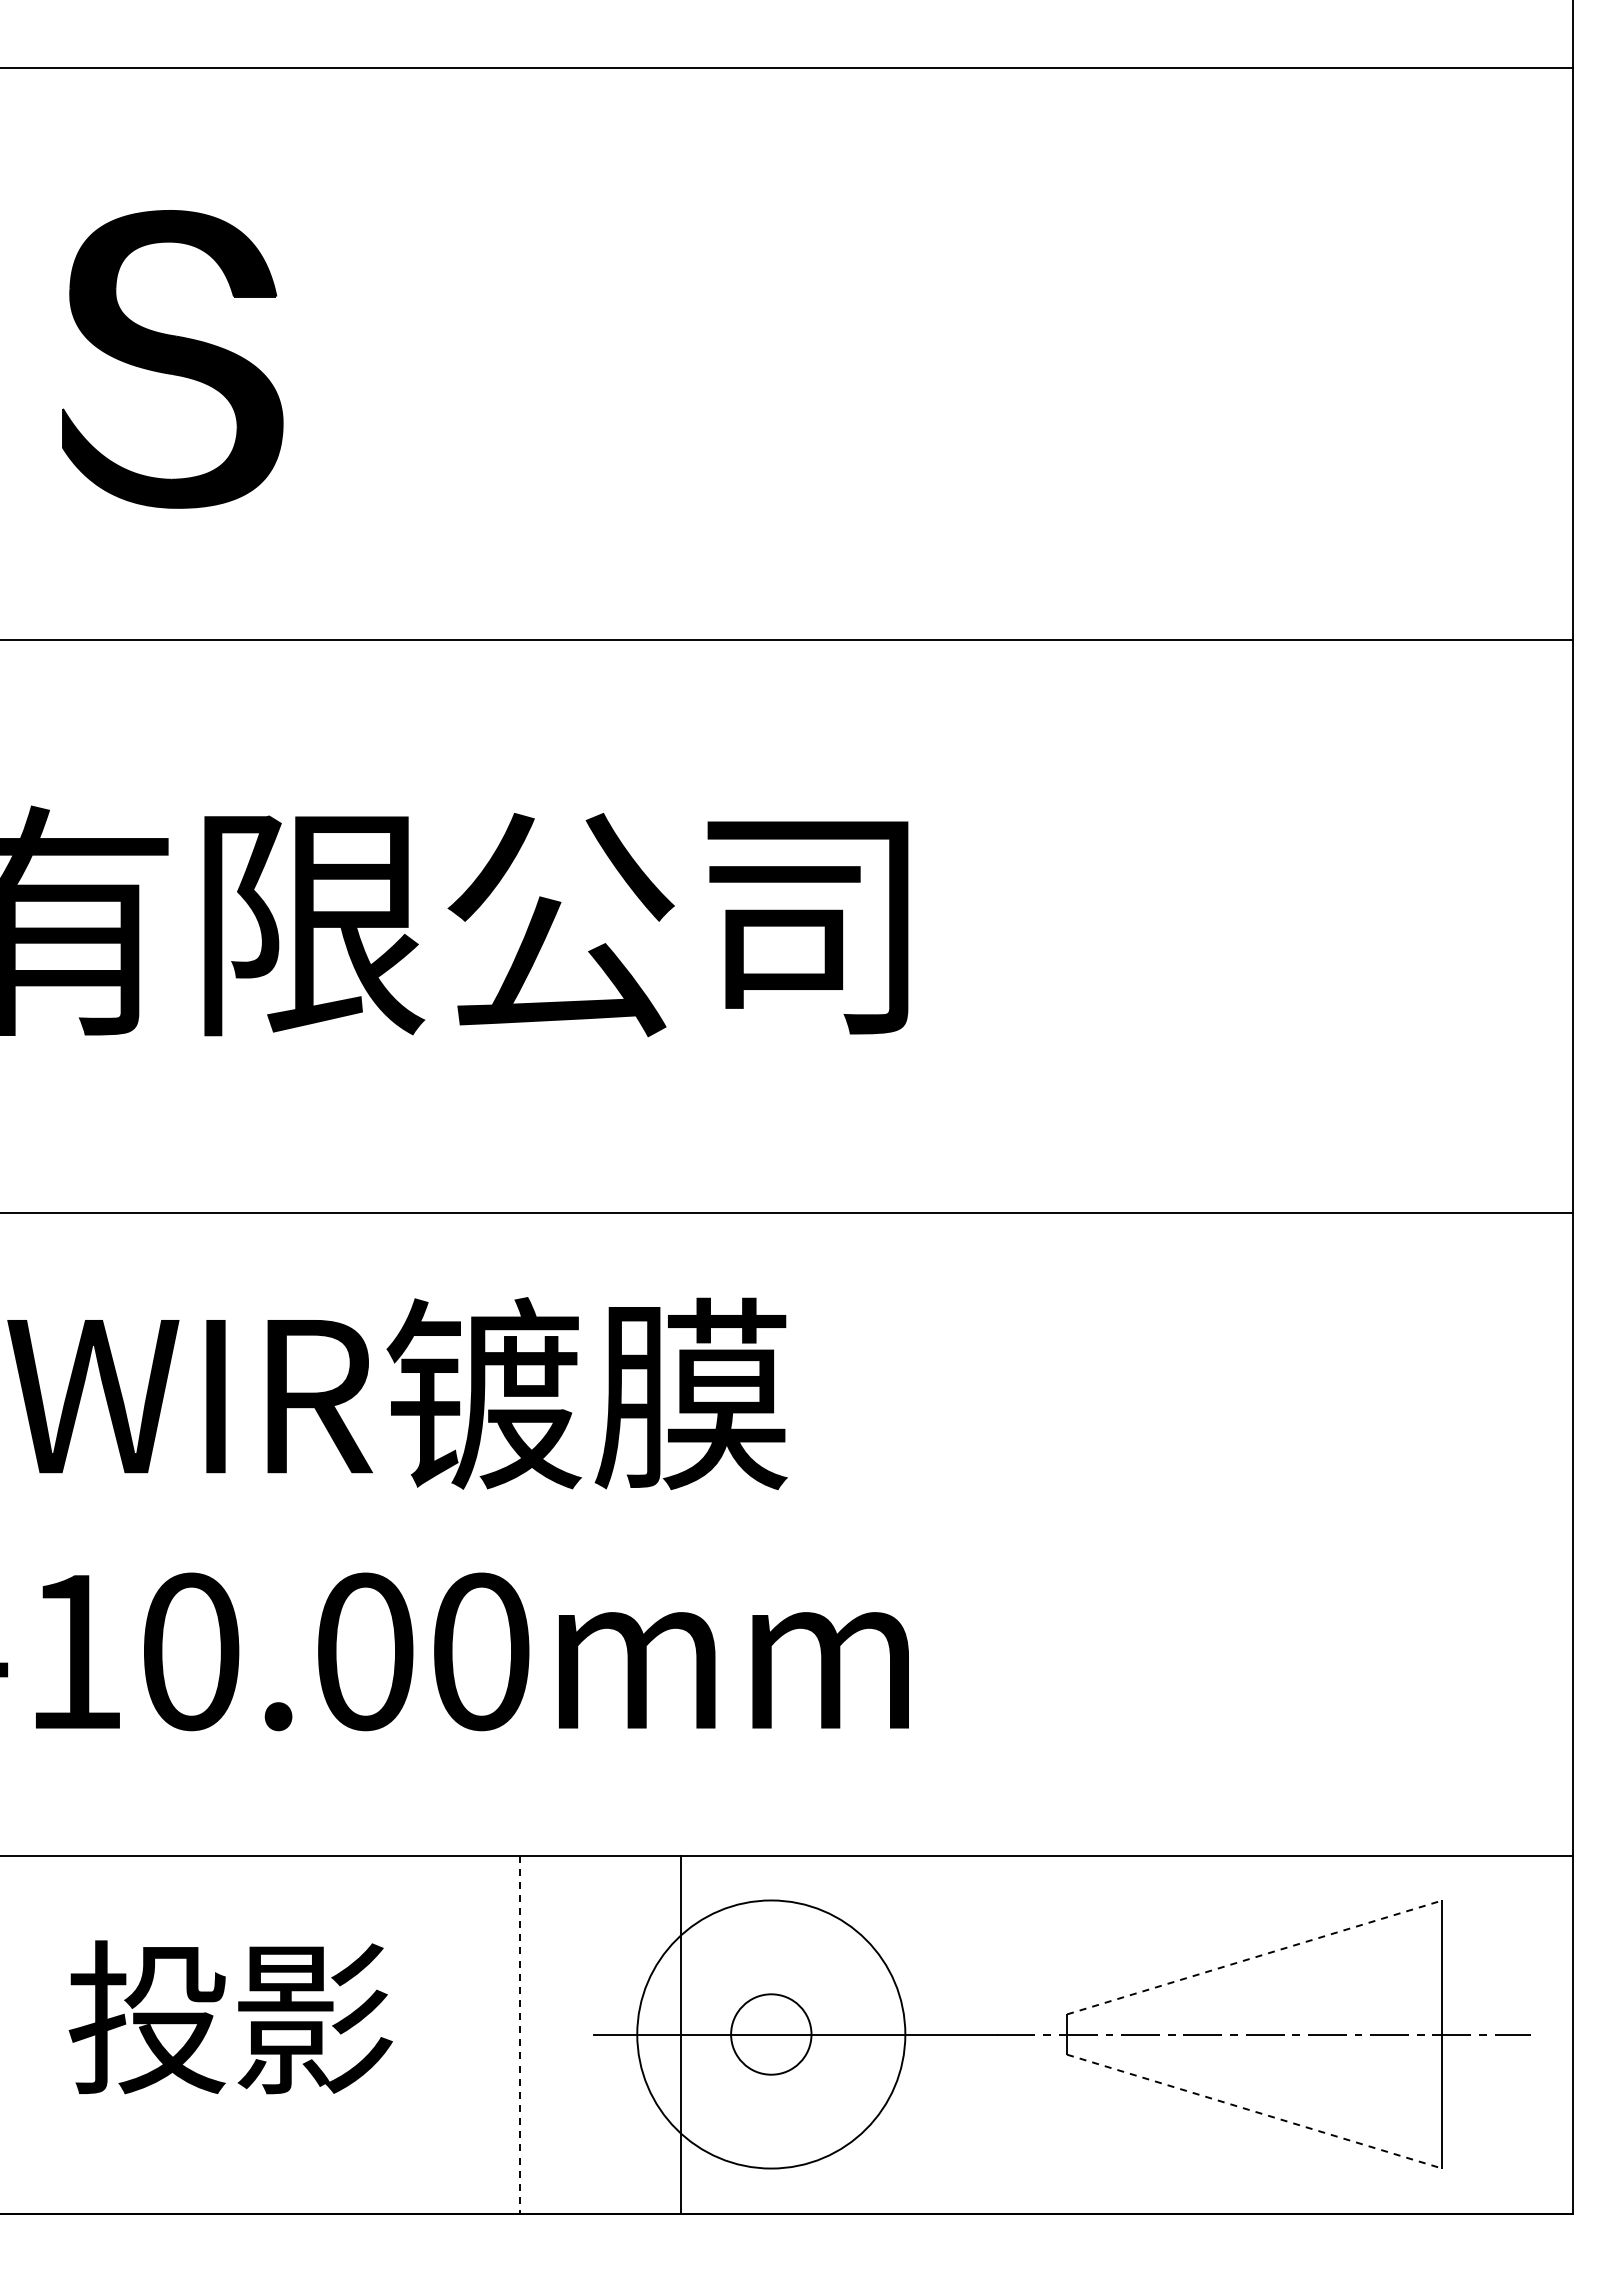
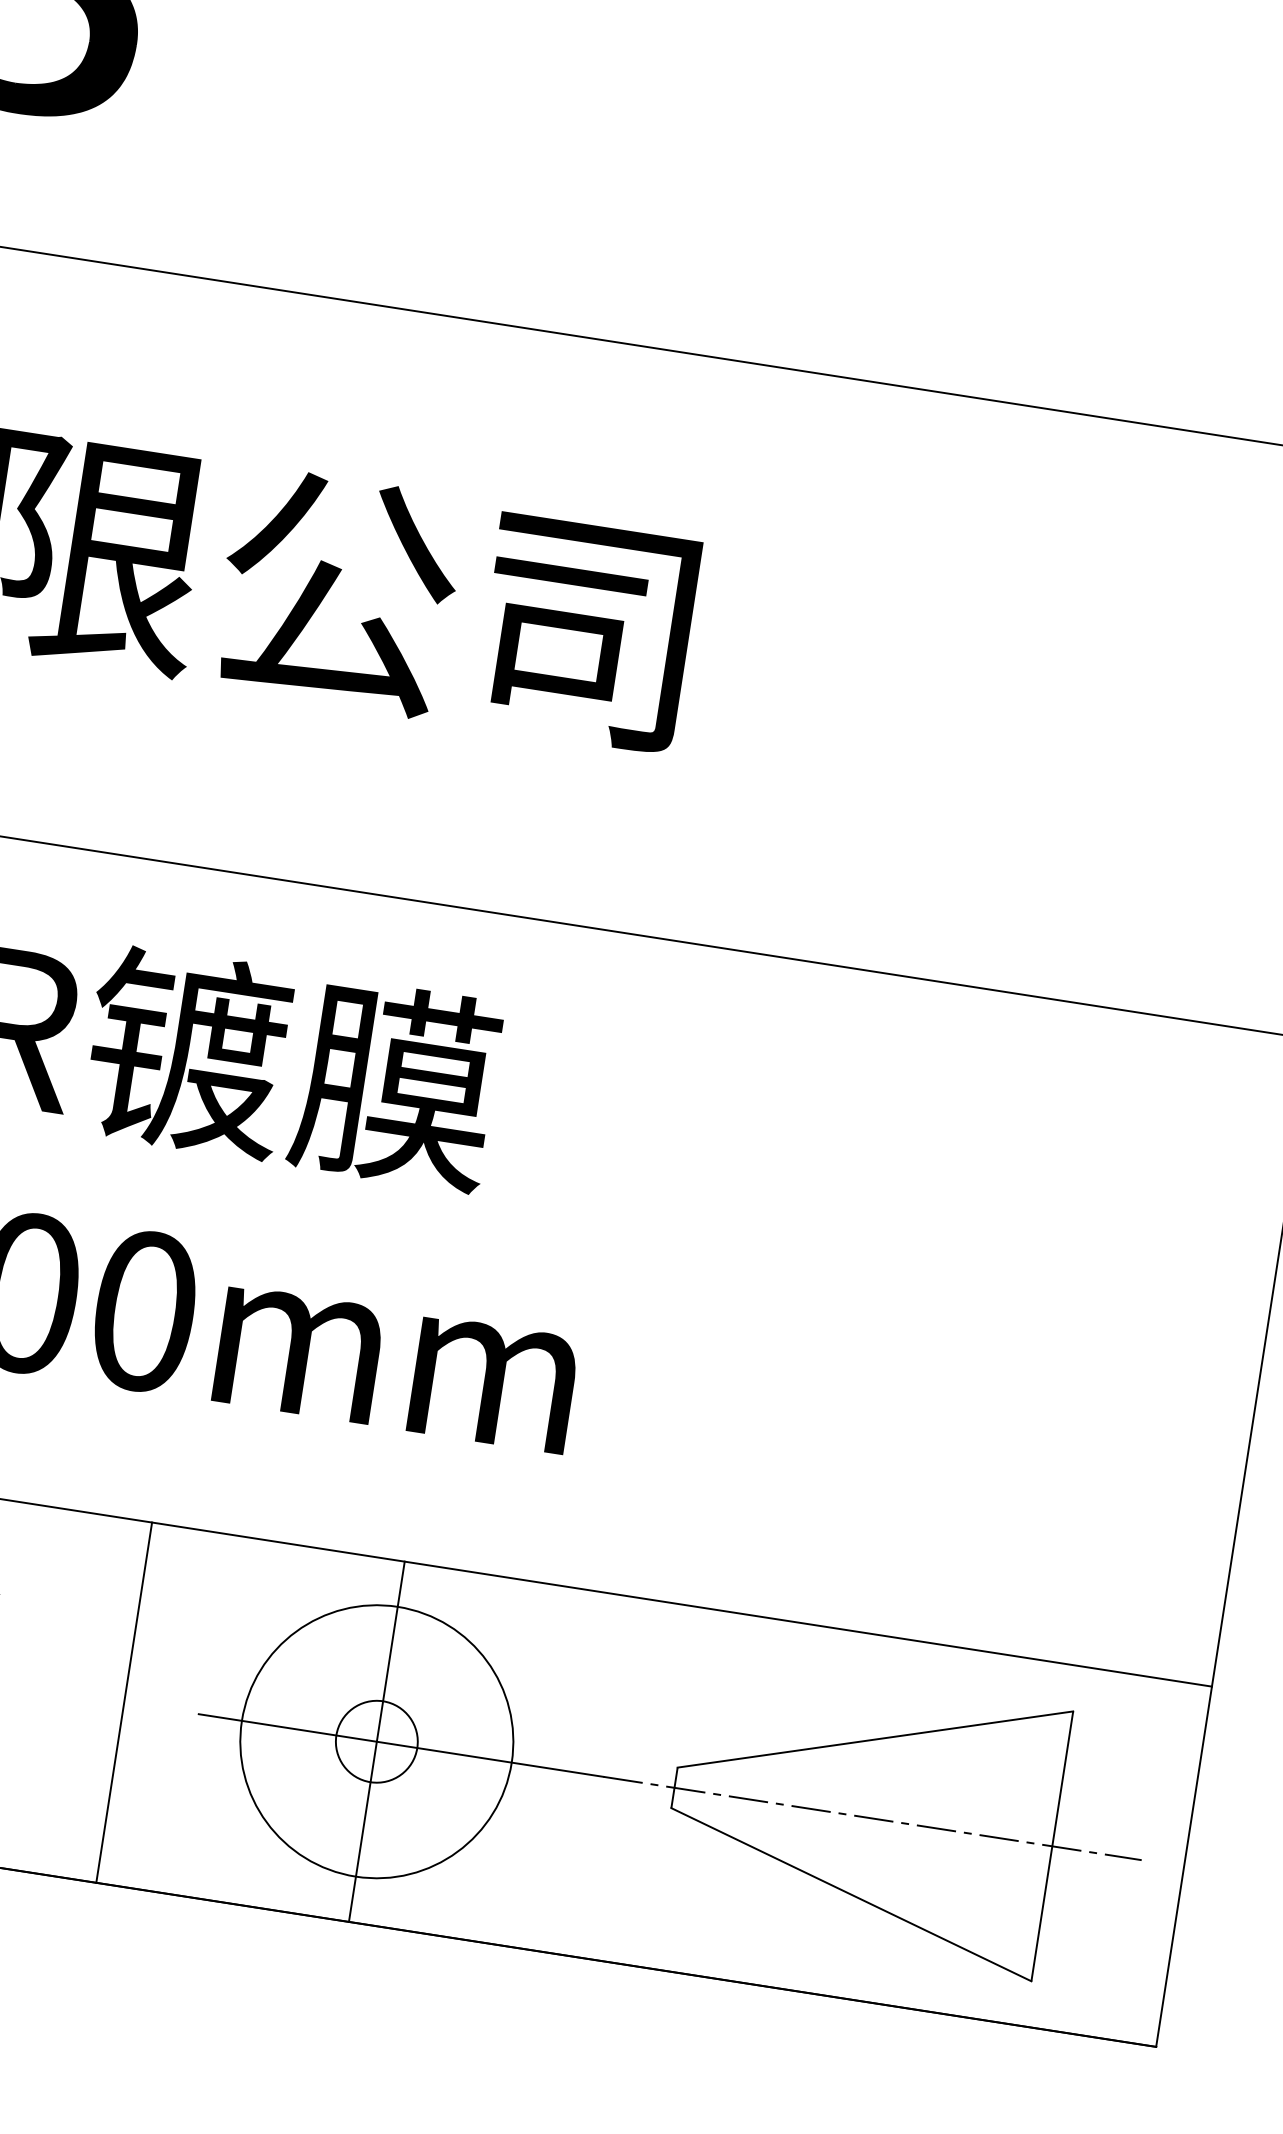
line: (1255, 1957) -> (876, 1739), dashed -> solid
line: (520, 2034) -> (124, 1702), dashed -> solid
line: (681, 2034) -> (377, 1741), moved
line: (1255, 2111) -> (852, 1894), dashed -> solid

